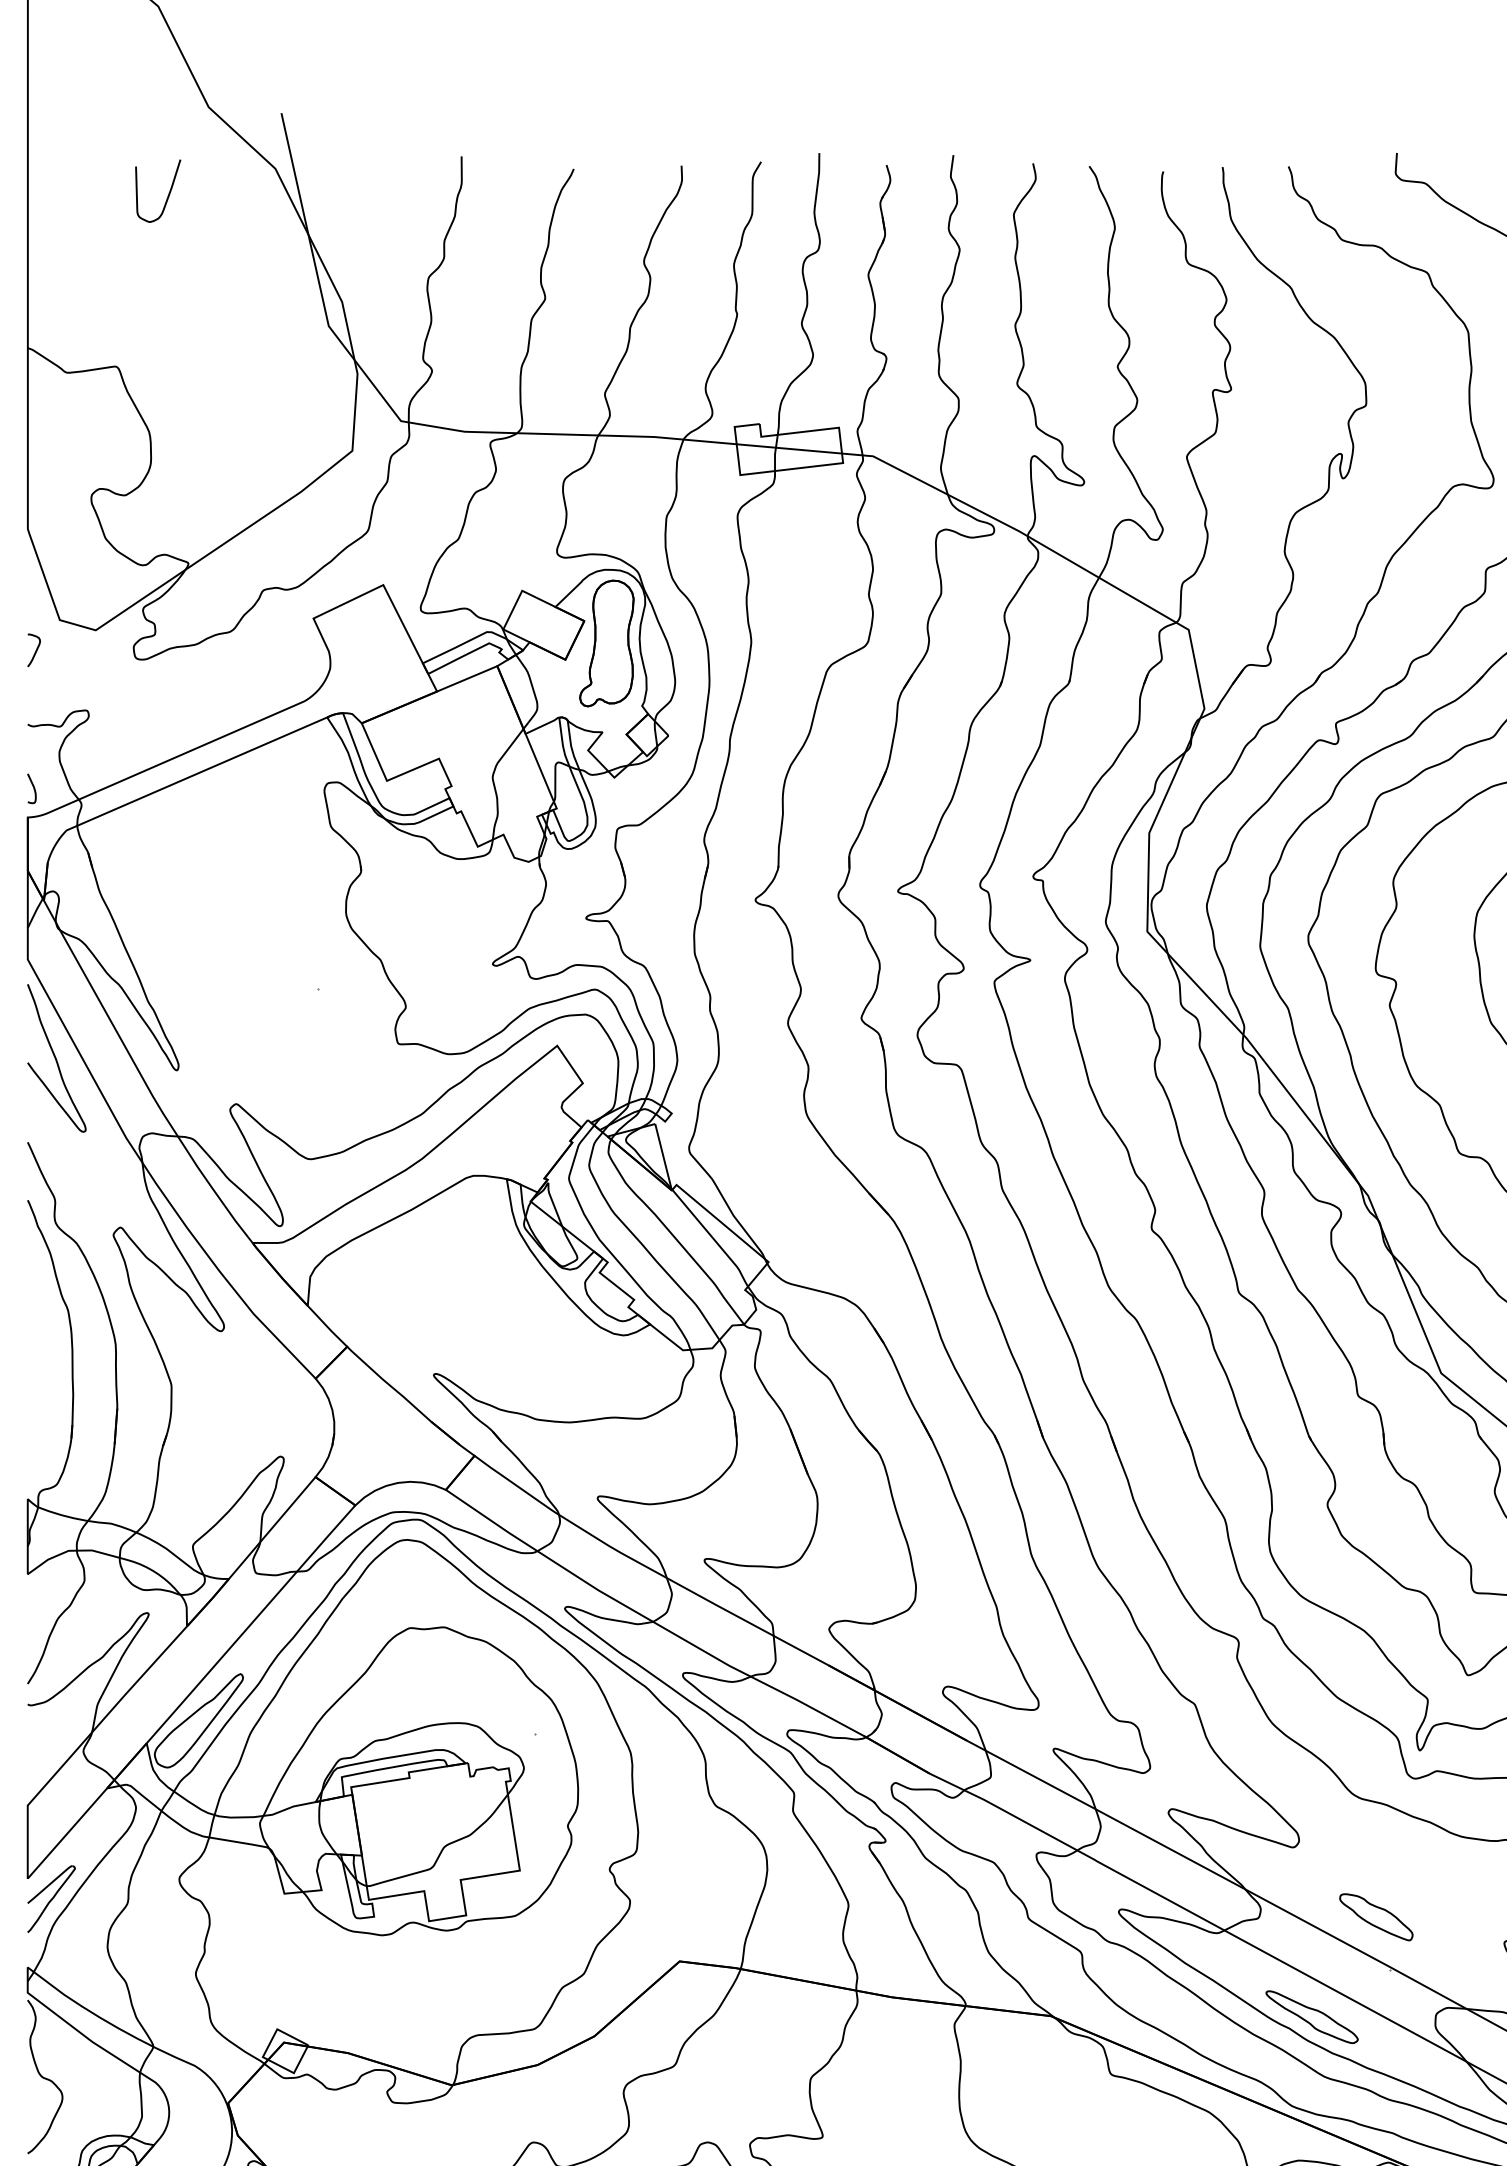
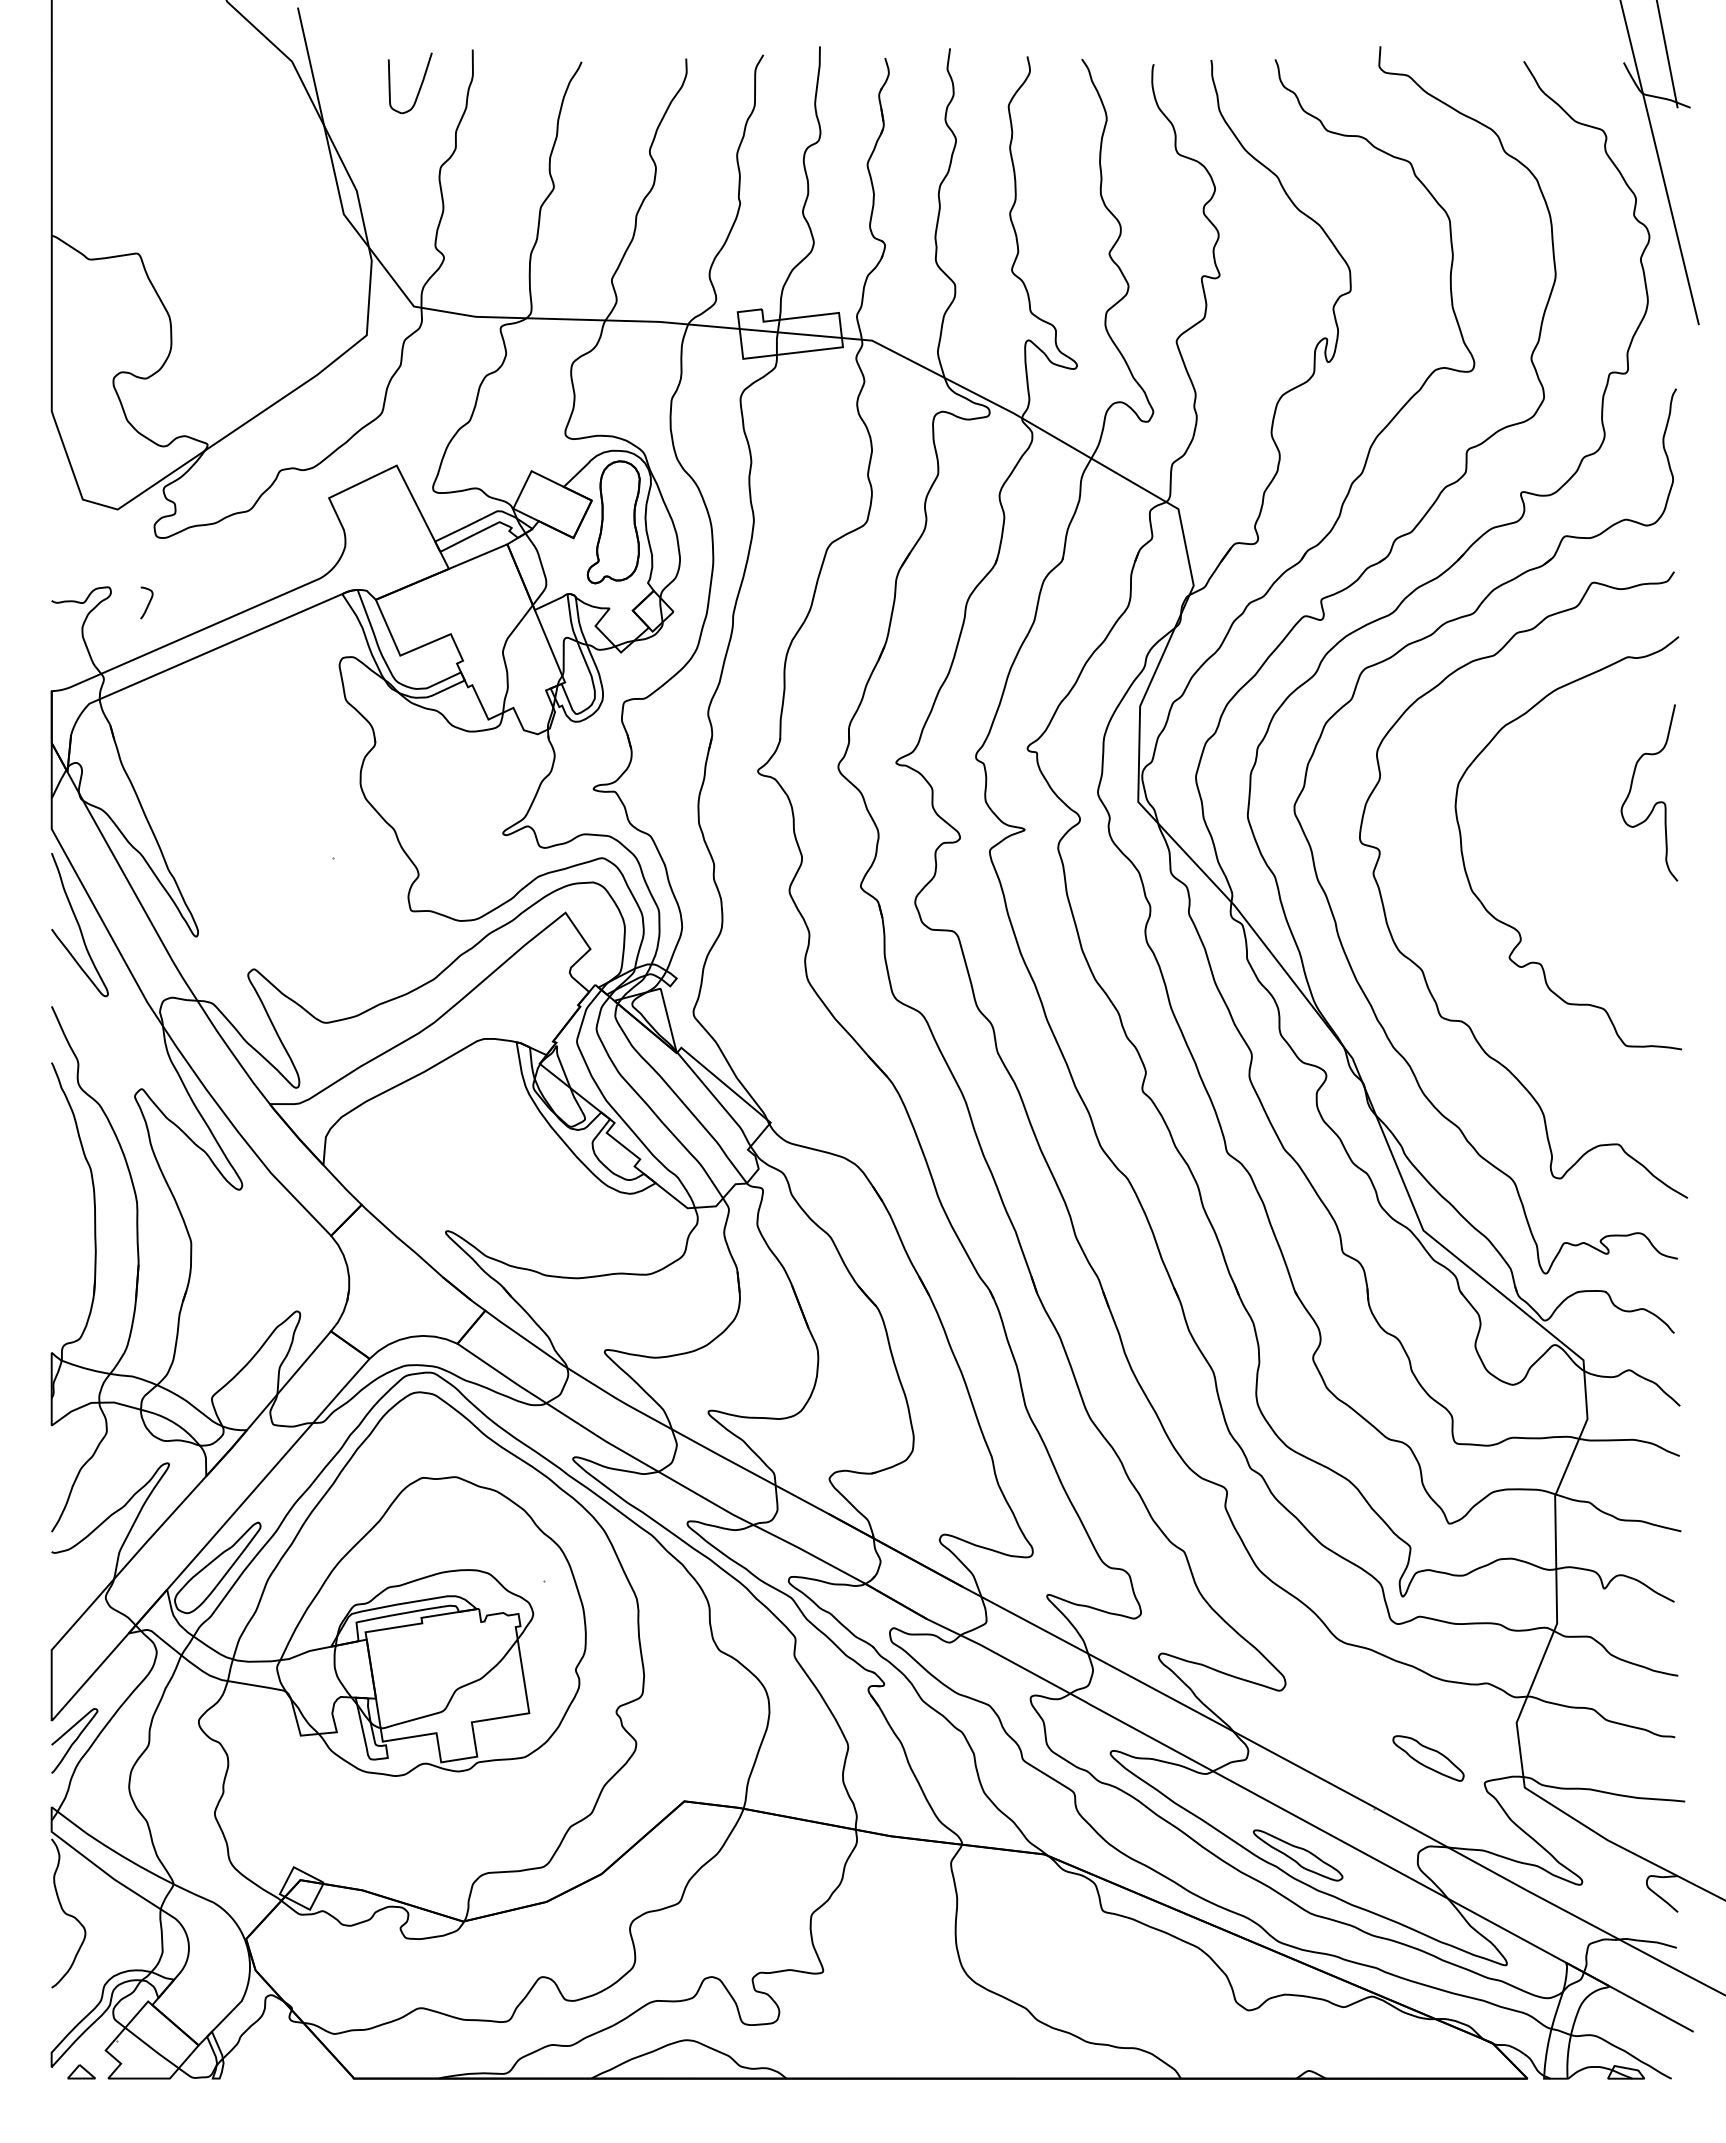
curve: (167, 195) -> (419, 87), moved
curve: (35, 649) -> (148, 602), moved
curve: (33, 788) -> (57, 663), removed
part: (1376, 1917) -> (1428, 1758), moved

